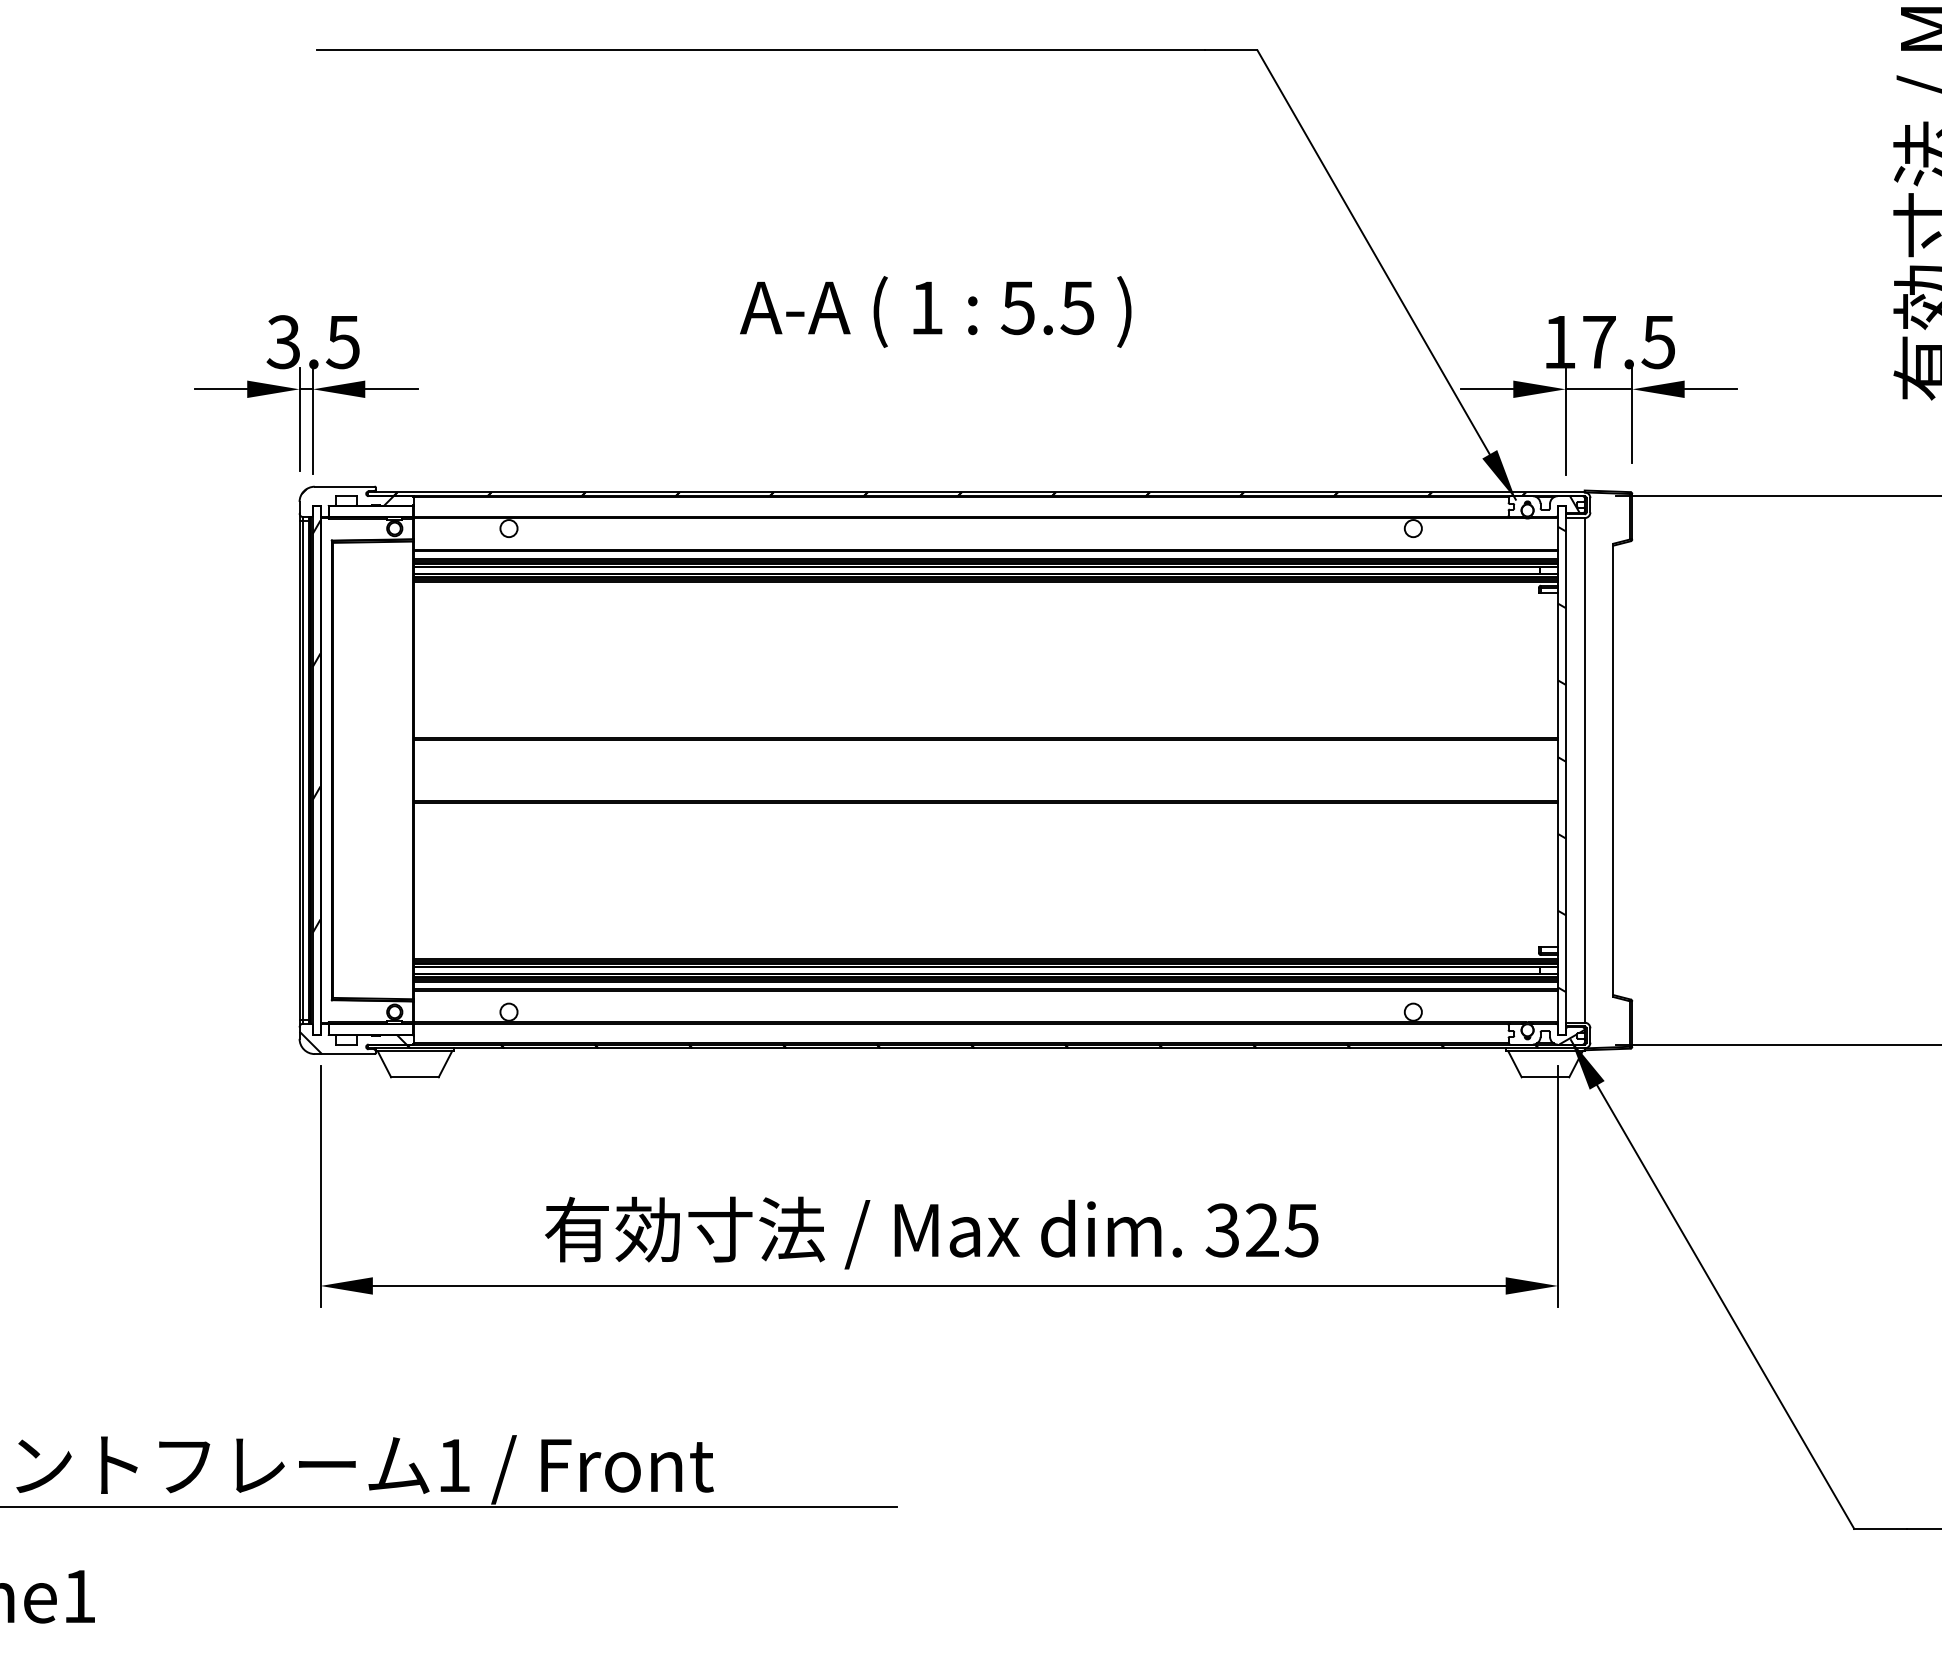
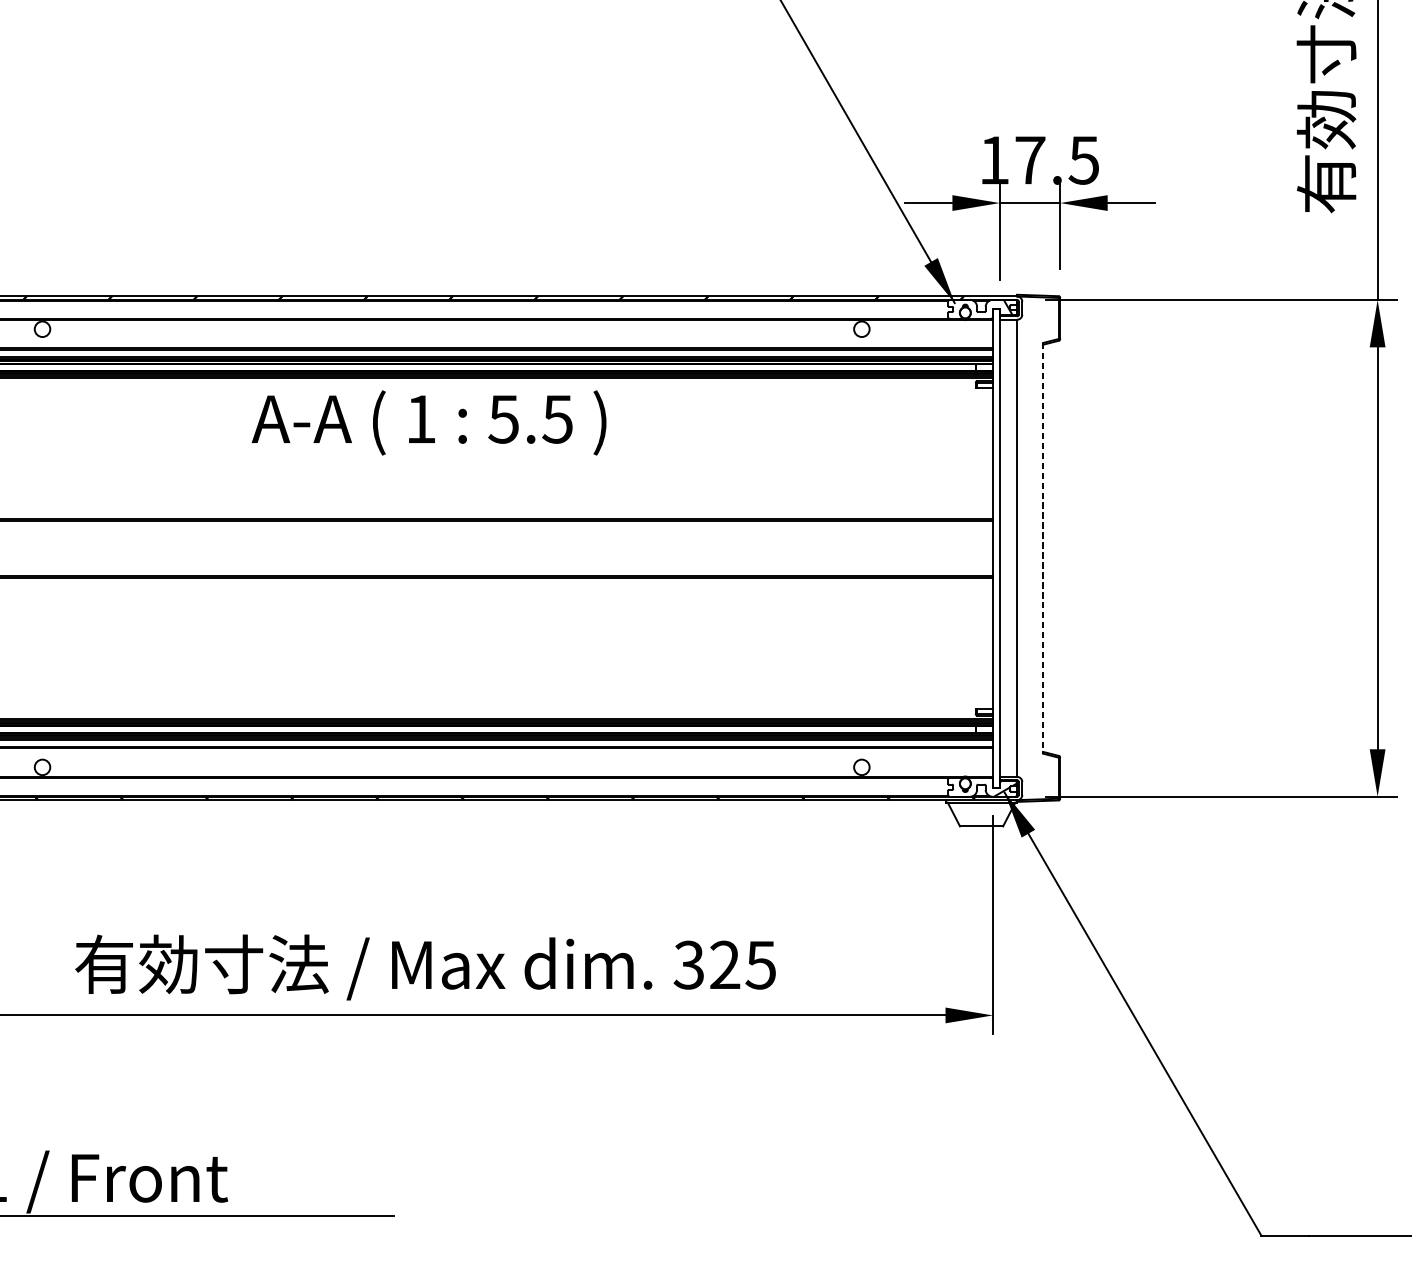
text: (935, 311) -> (428, 422), moved
hatch: (1561, 758) -> (996, 537), removed
line: (1613, 770) -> (1043, 548), solid -> dashed

